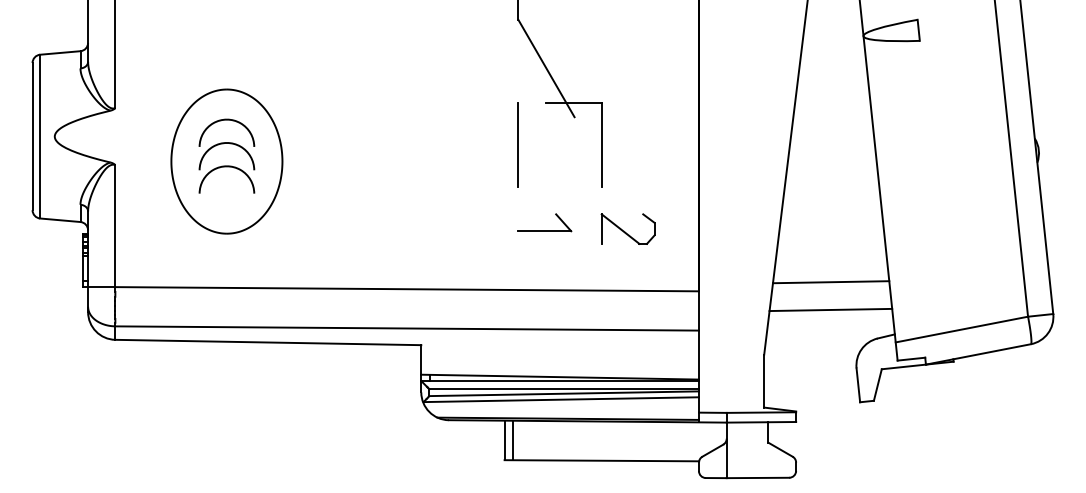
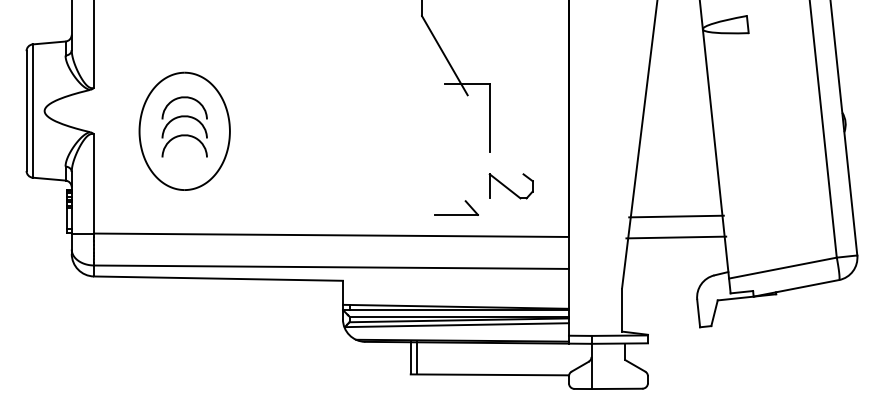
line: (517, 144) -> (421, 117), removed
part: (544, 230) -> (456, 214), moved
line: (830, 282) -> (675, 216), moved
line: (830, 309) -> (675, 237), moved

